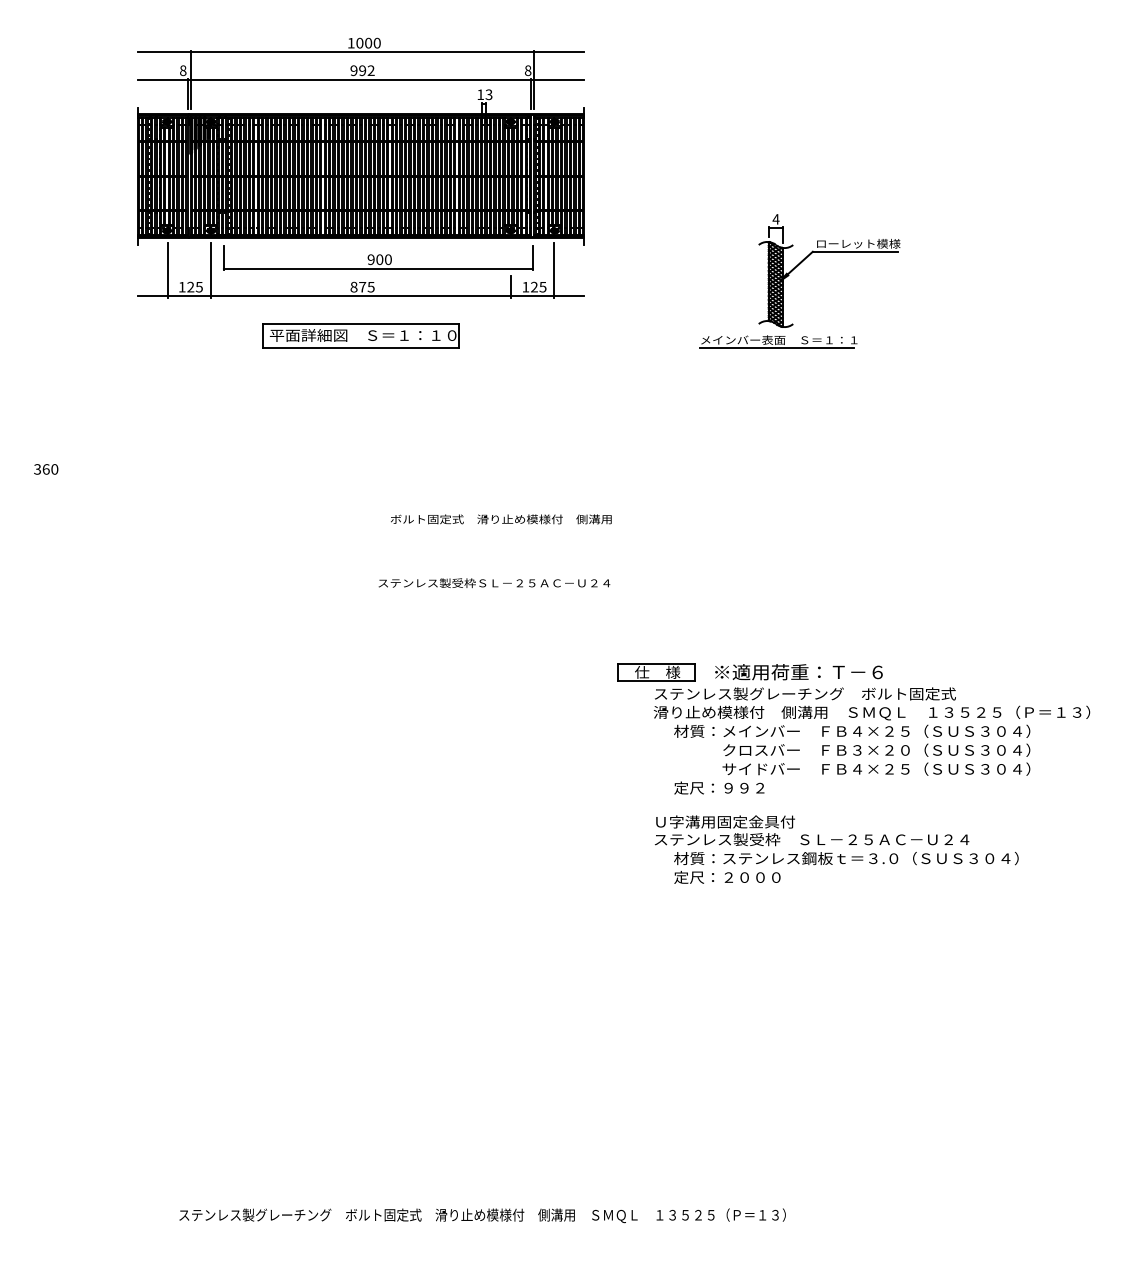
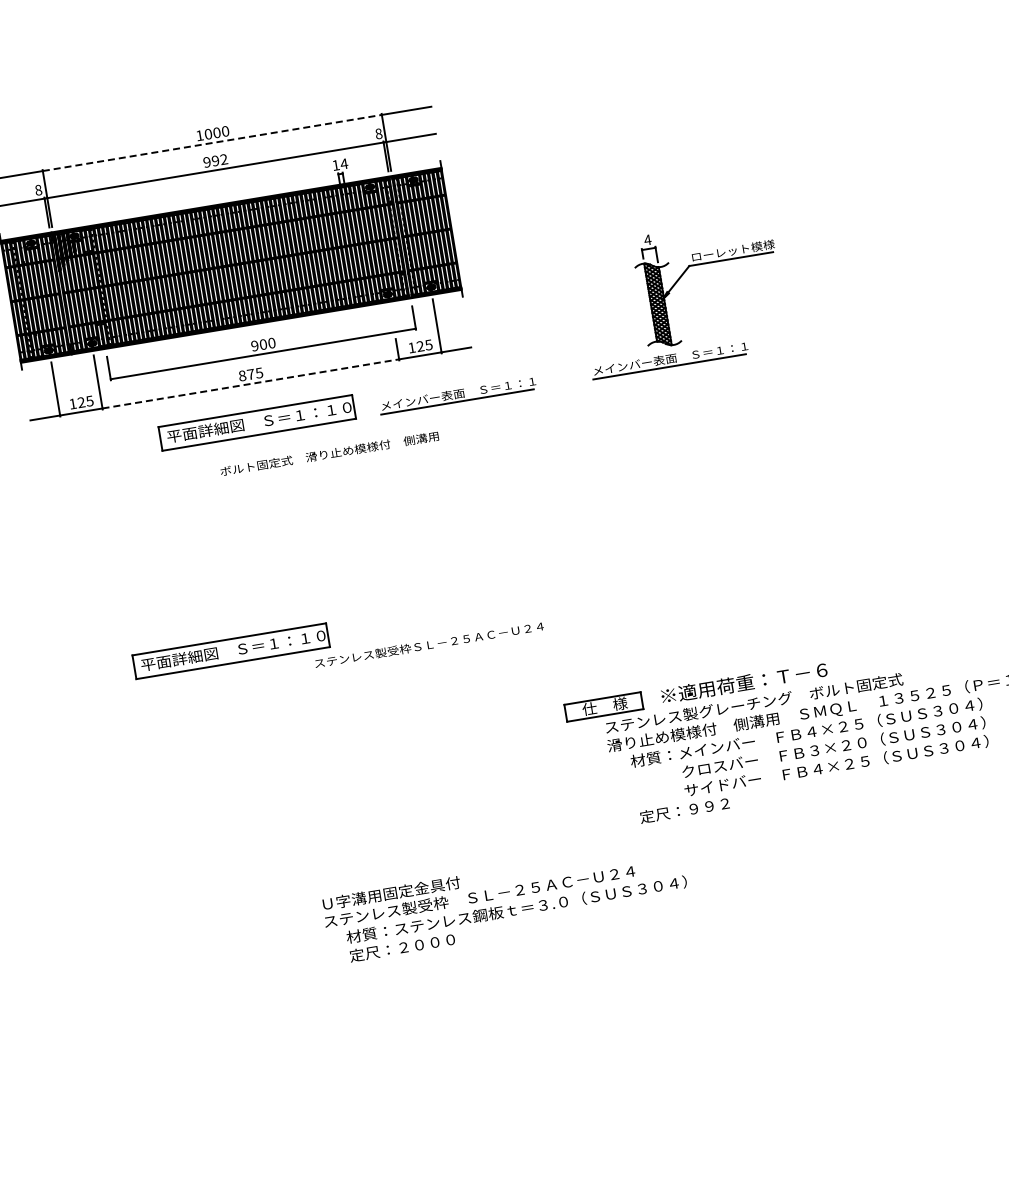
line: (362, 52) -> (212, 142), solid -> dashed
text: (488, 94) -> (343, 163), 13 -> 14
line: (361, 296) -> (251, 383), solid -> dashed
part: (563, 341) -> (458, 395), added
text: (501, 519) -> (329, 453), moved
part: (297, 556) -> (230, 650), added
text: (836, 849) -> (505, 902), moved

